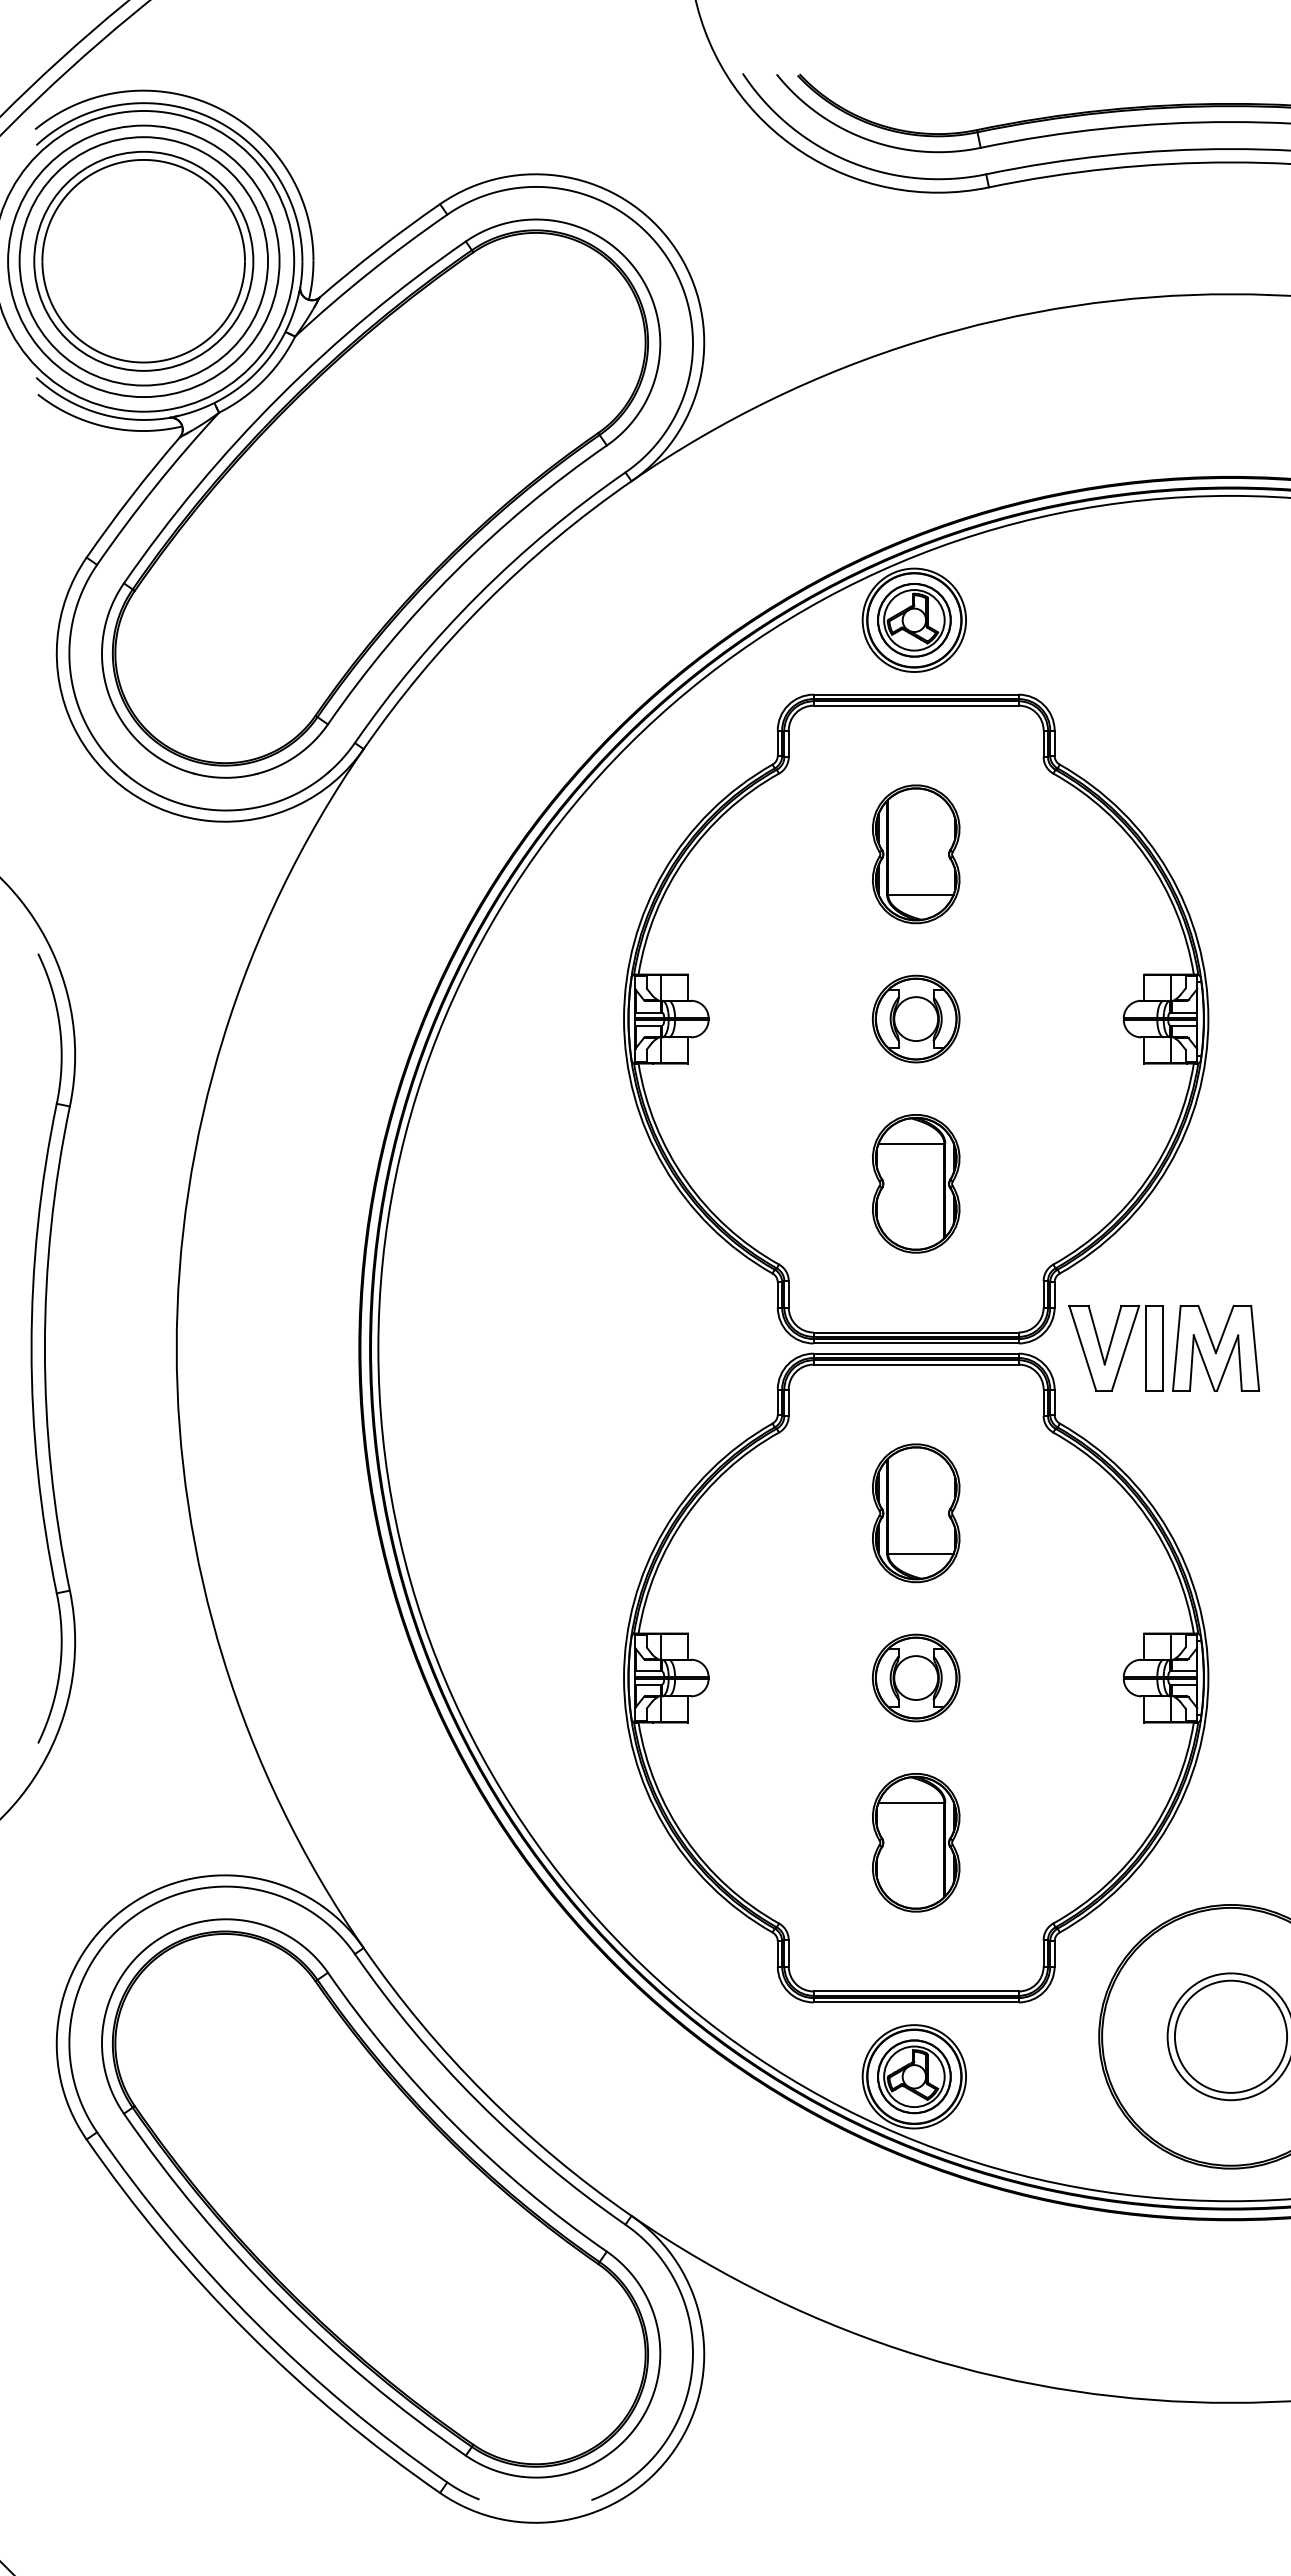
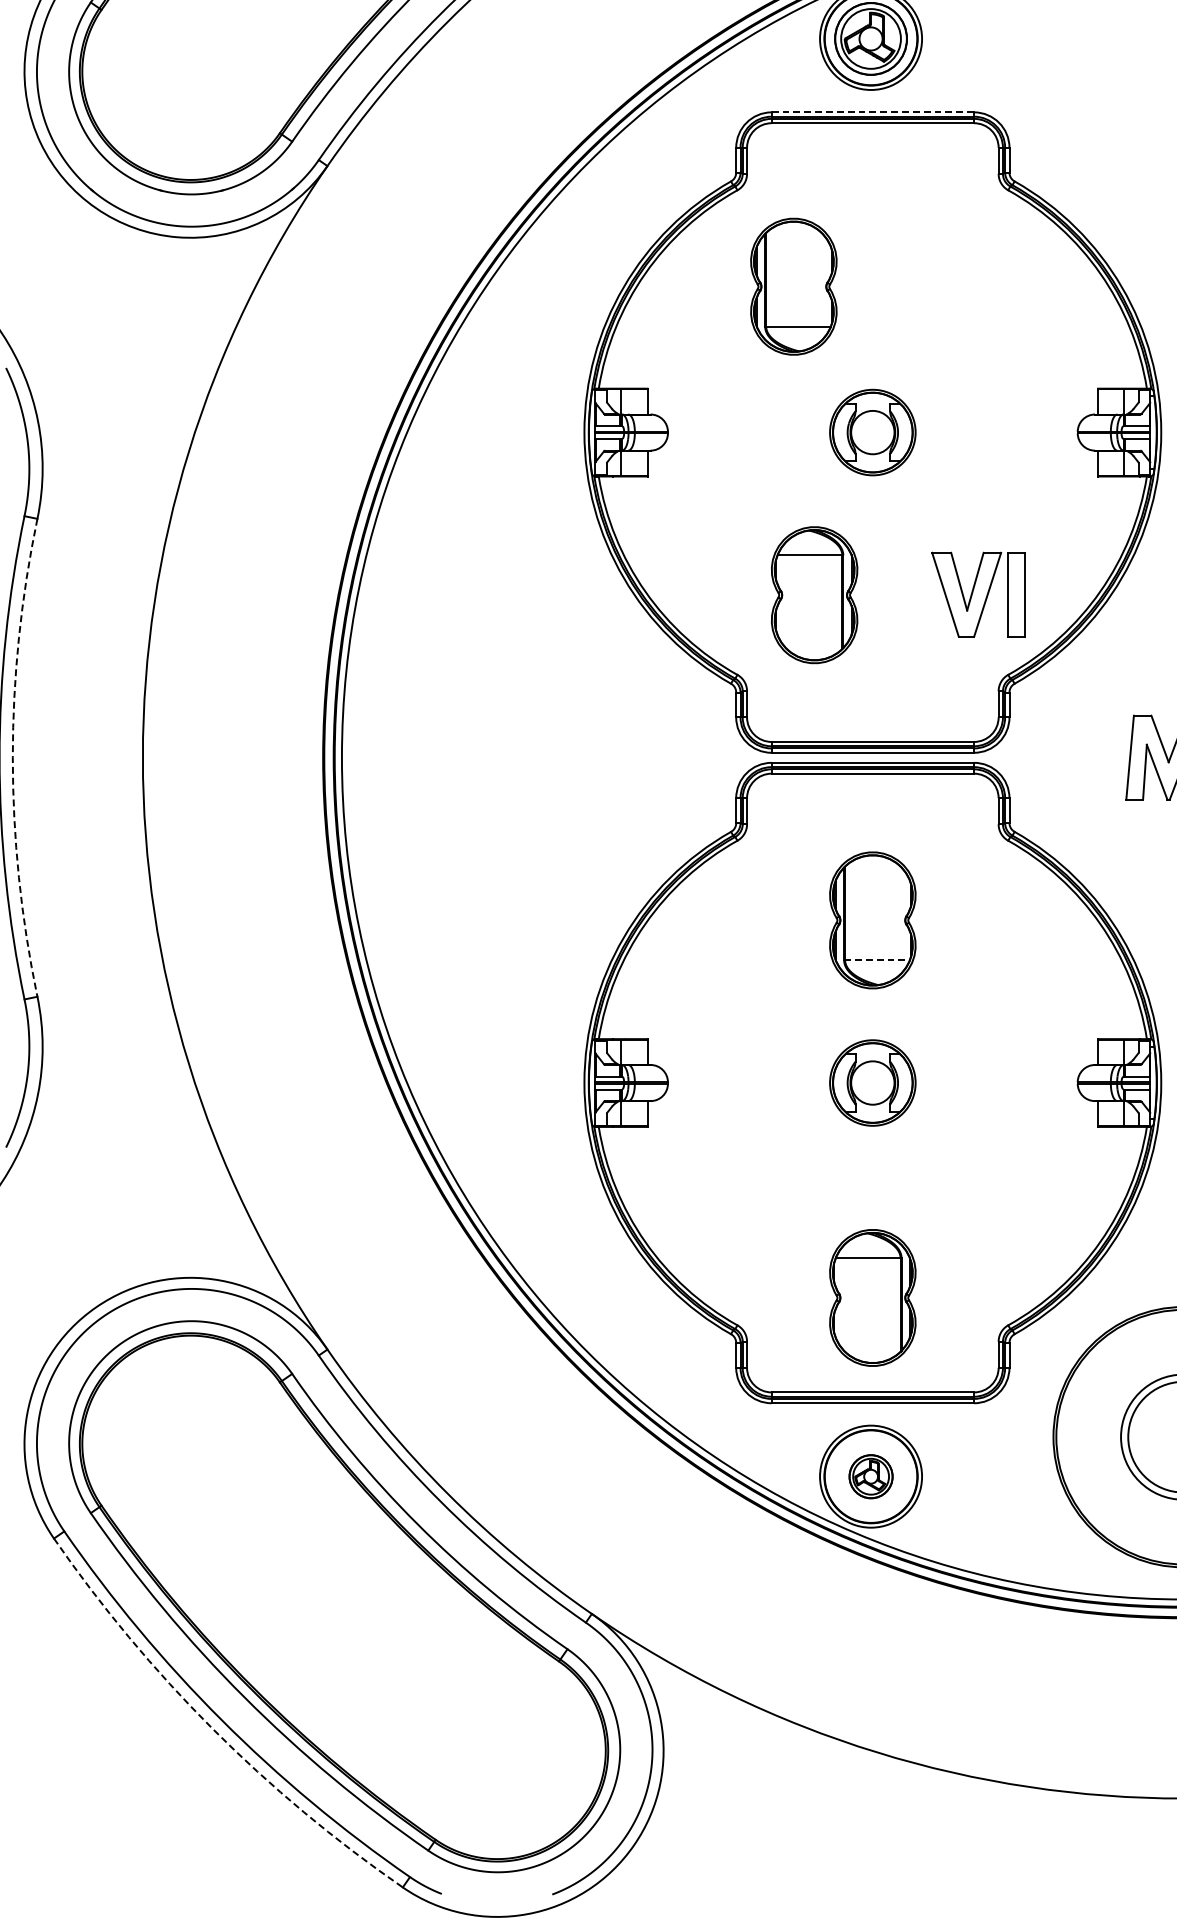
line: (916, 694) -> (873, 112), solid -> dashed
part: (916, 854) -> (794, 286), moved
part: (916, 1183) -> (814, 594), moved
part: (1115, 1347) -> (977, 593), moved
arc: (44, 1348) -> (12, 757), solid -> dashed
line: (920, 1553) -> (877, 960), solid -> dashed
part: (916, 1842) -> (873, 1297), moved
part: (914, 2076) -> (871, 1476), size x0.6
arc: (247, 2332) -> (212, 1729), solid -> dashed

